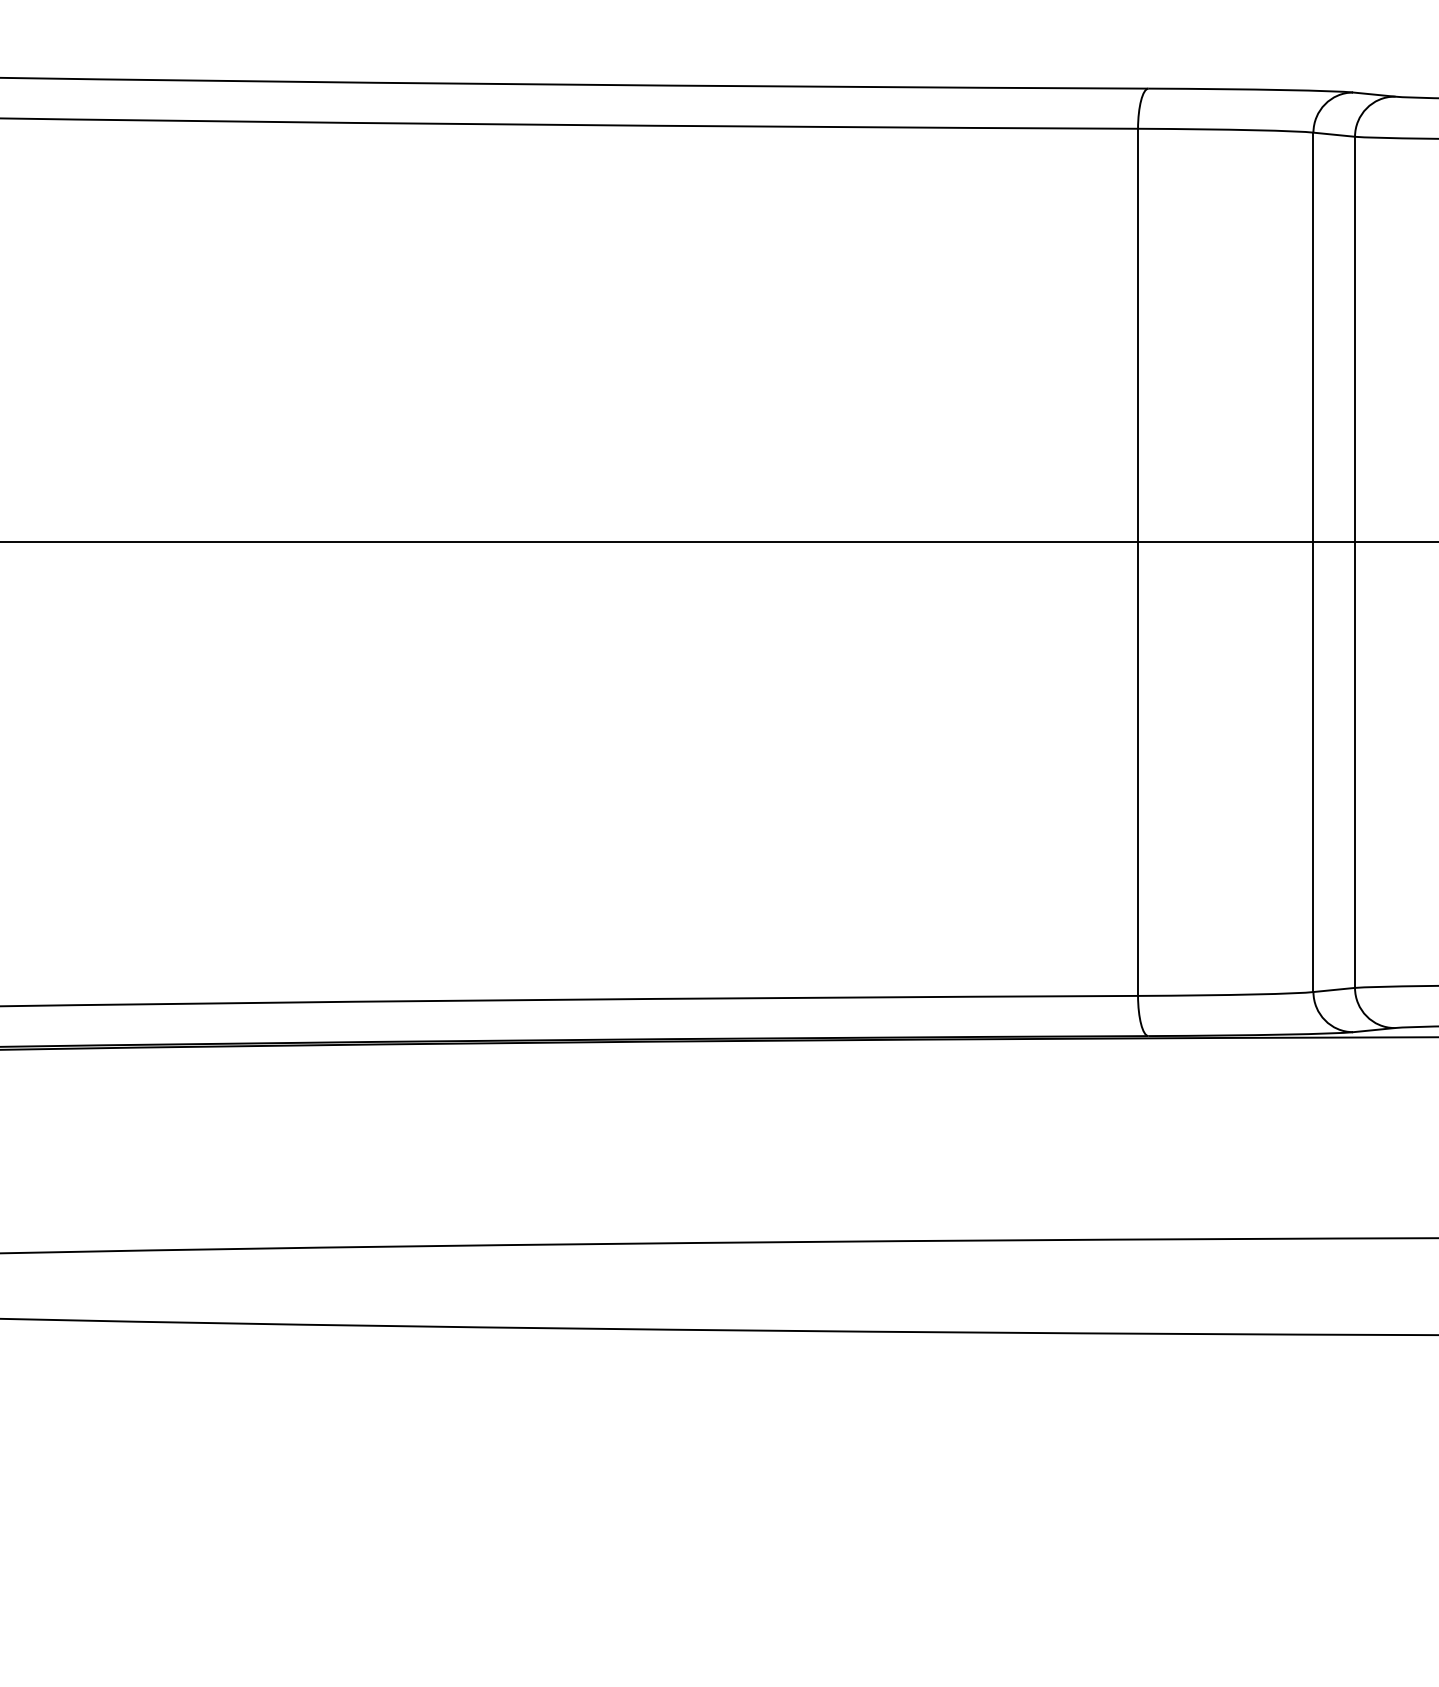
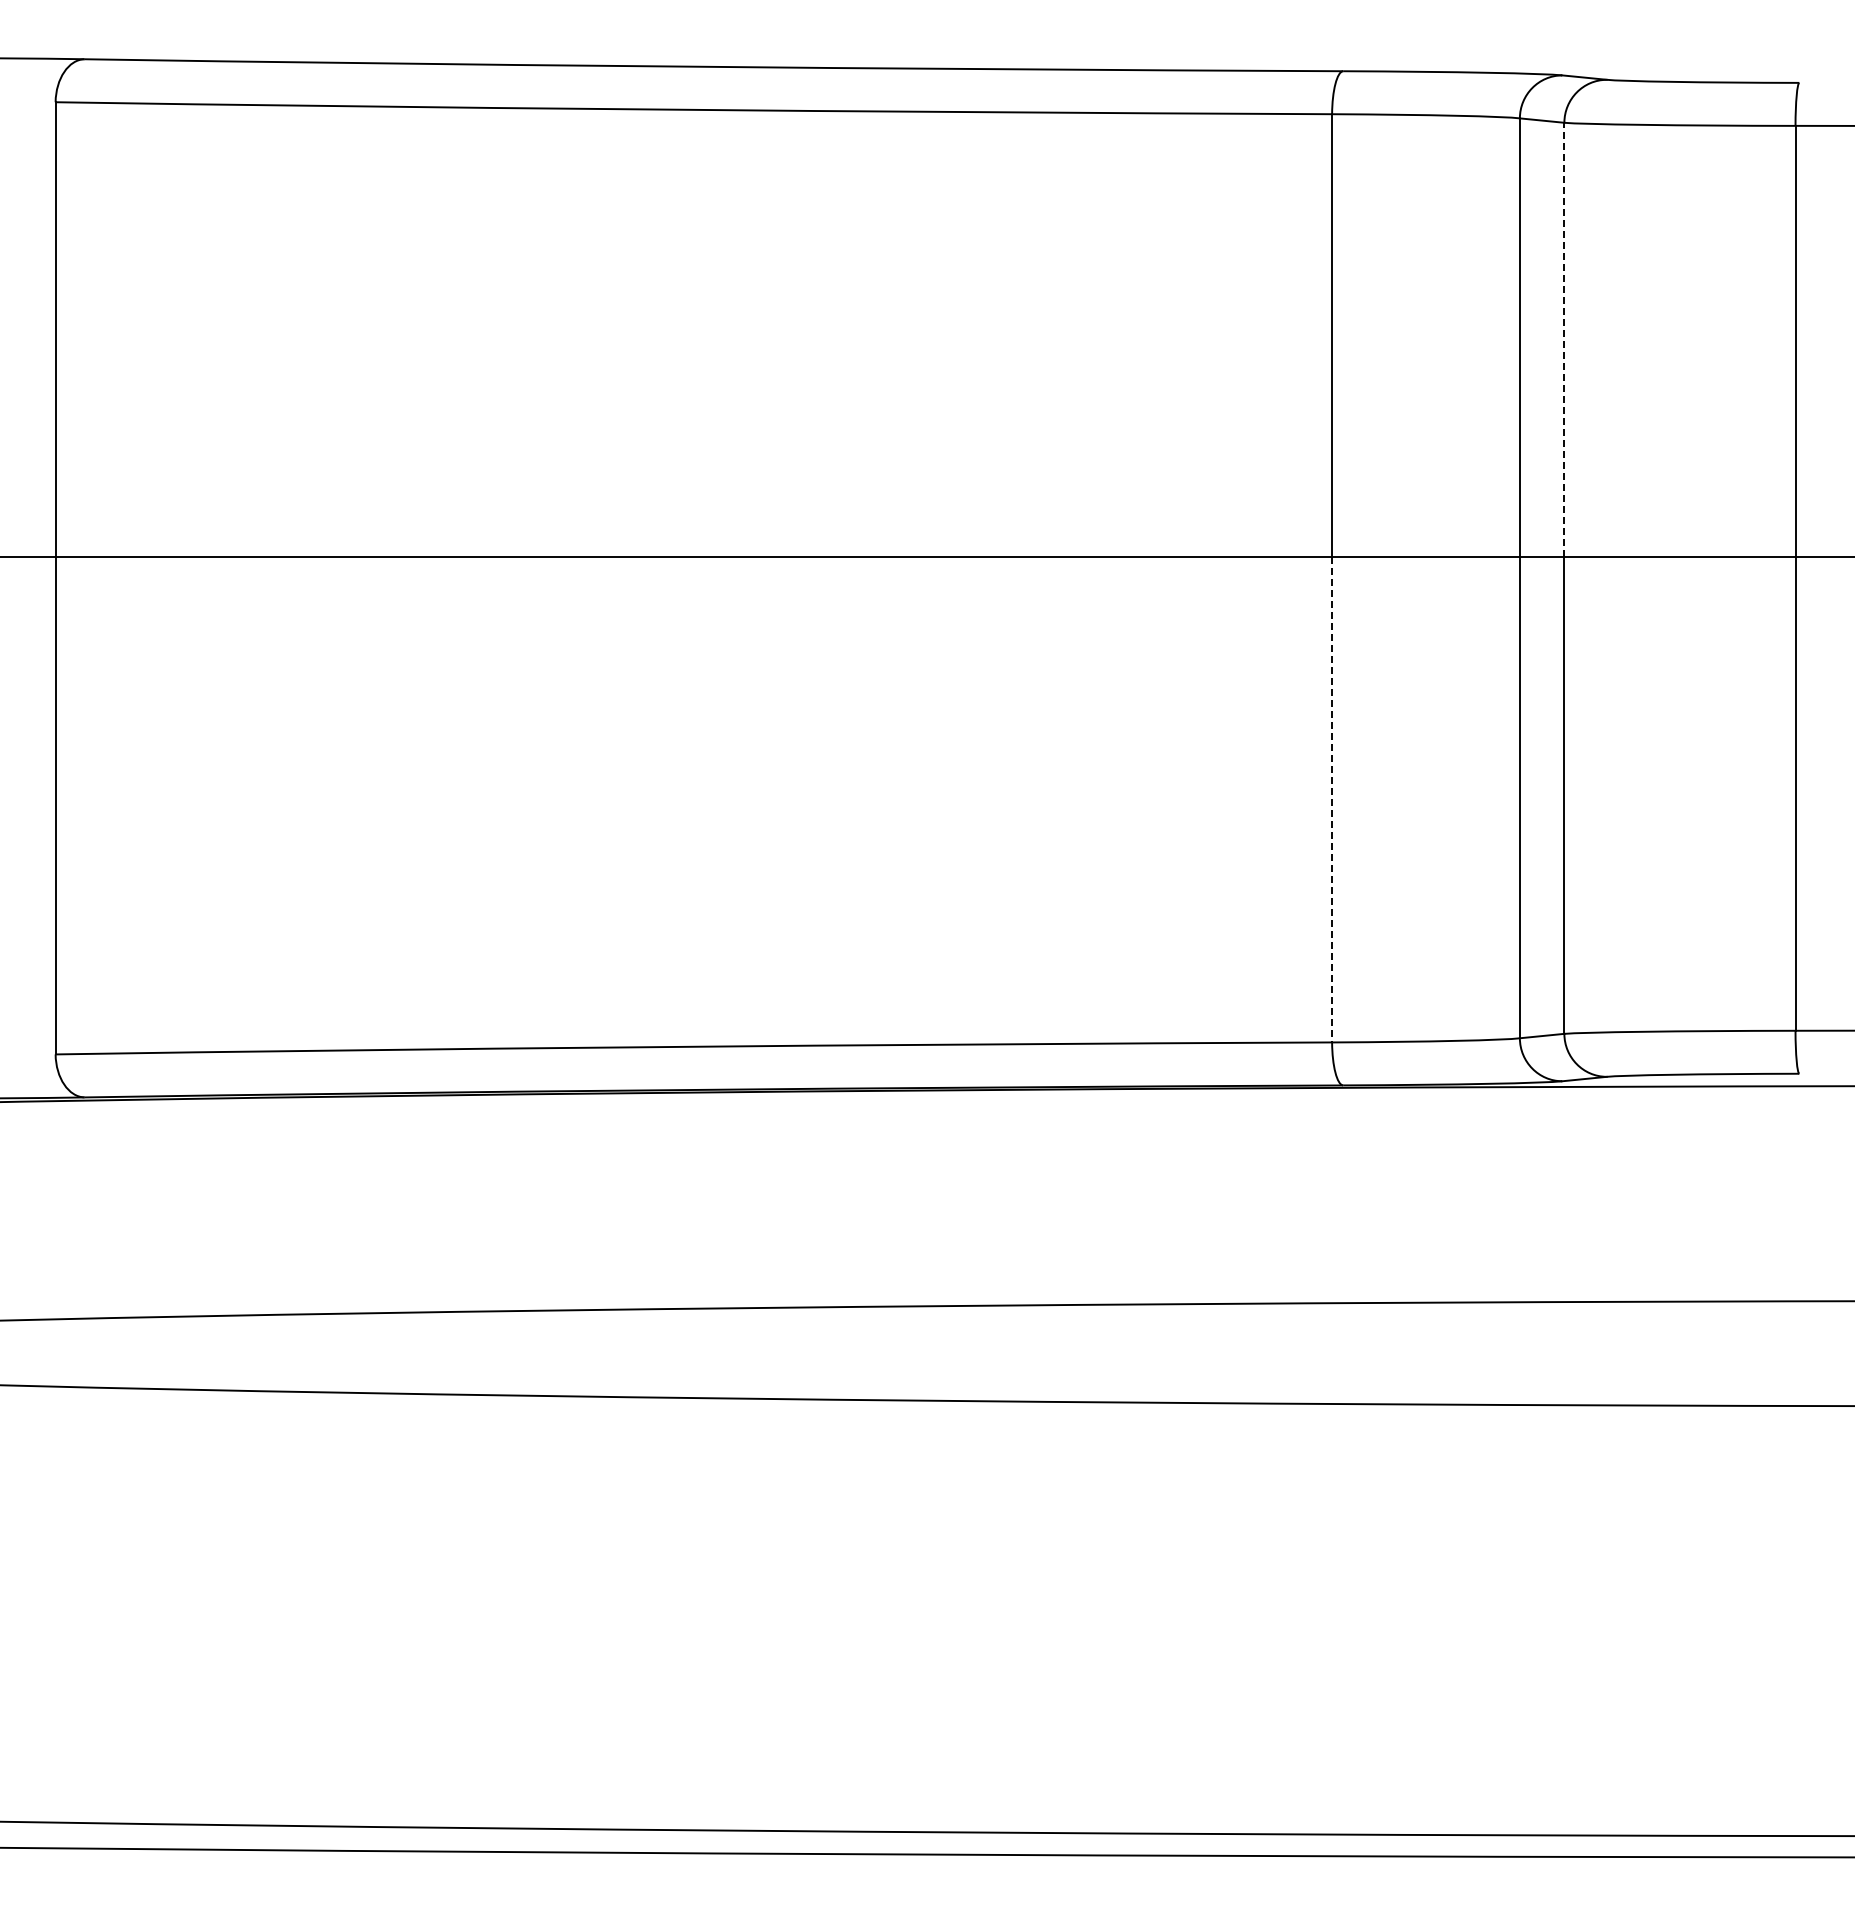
line: (1355, 339) -> (1564, 339), solid -> dashed
line: (1138, 768) -> (1332, 799), solid -> dashed

